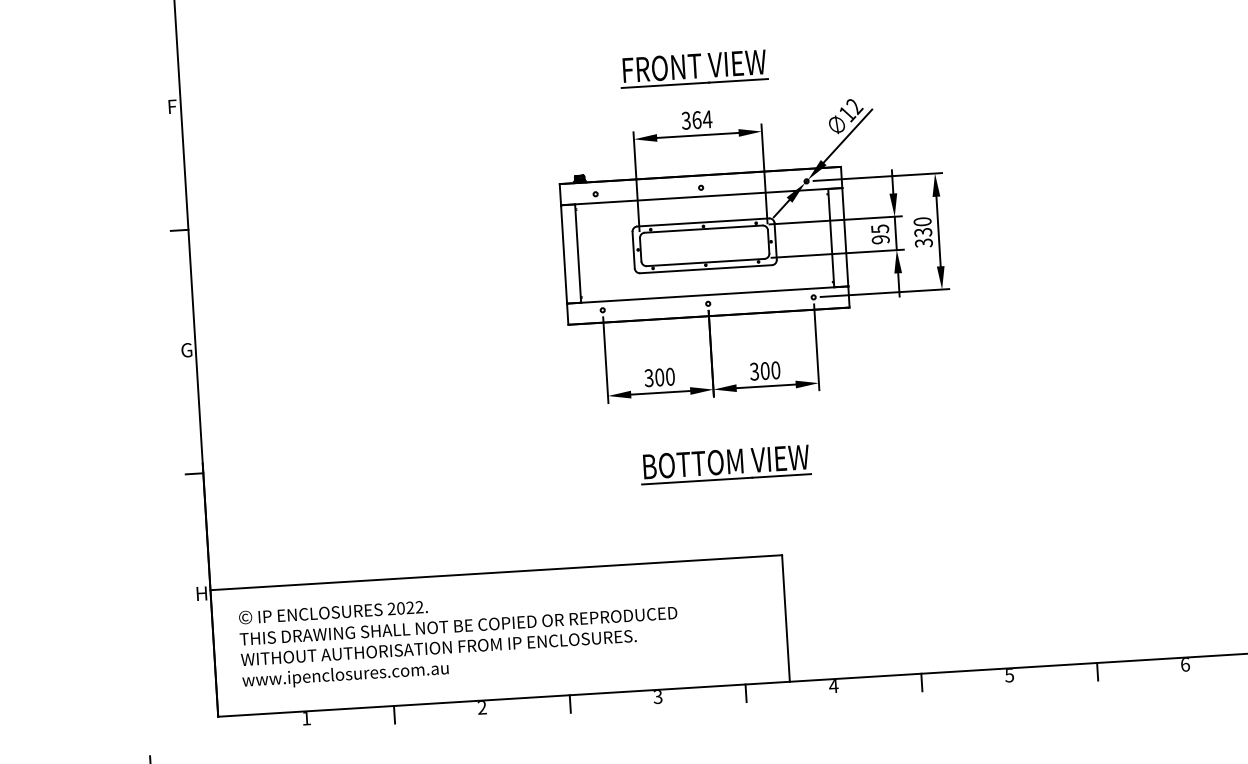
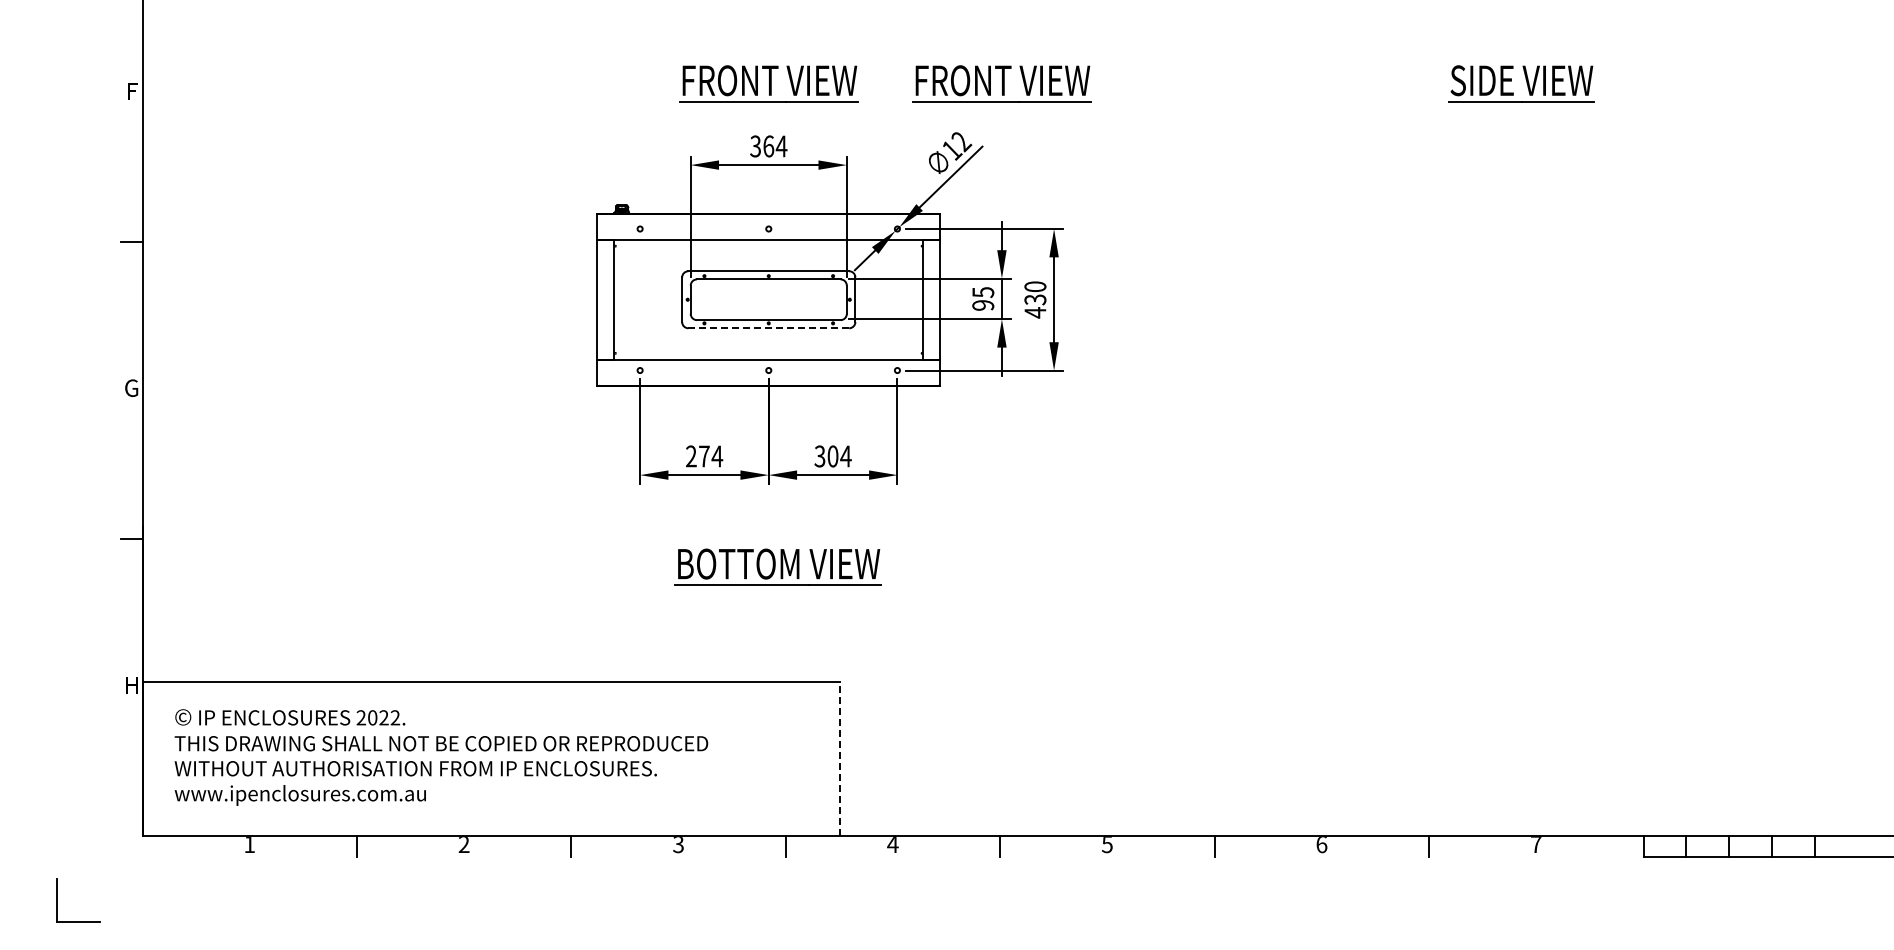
part: (884, 56) -> (1001, 83), added
text: (923, 242) -> (1035, 312), 330 -> 430
line: (705, 269) -> (768, 328), solid -> dashed
text: (775, 370) -> (845, 456), 300 -> 304
text: (659, 377) -> (704, 456), 300 -> 274
line: (785, 618) -> (839, 758), solid -> dashed

